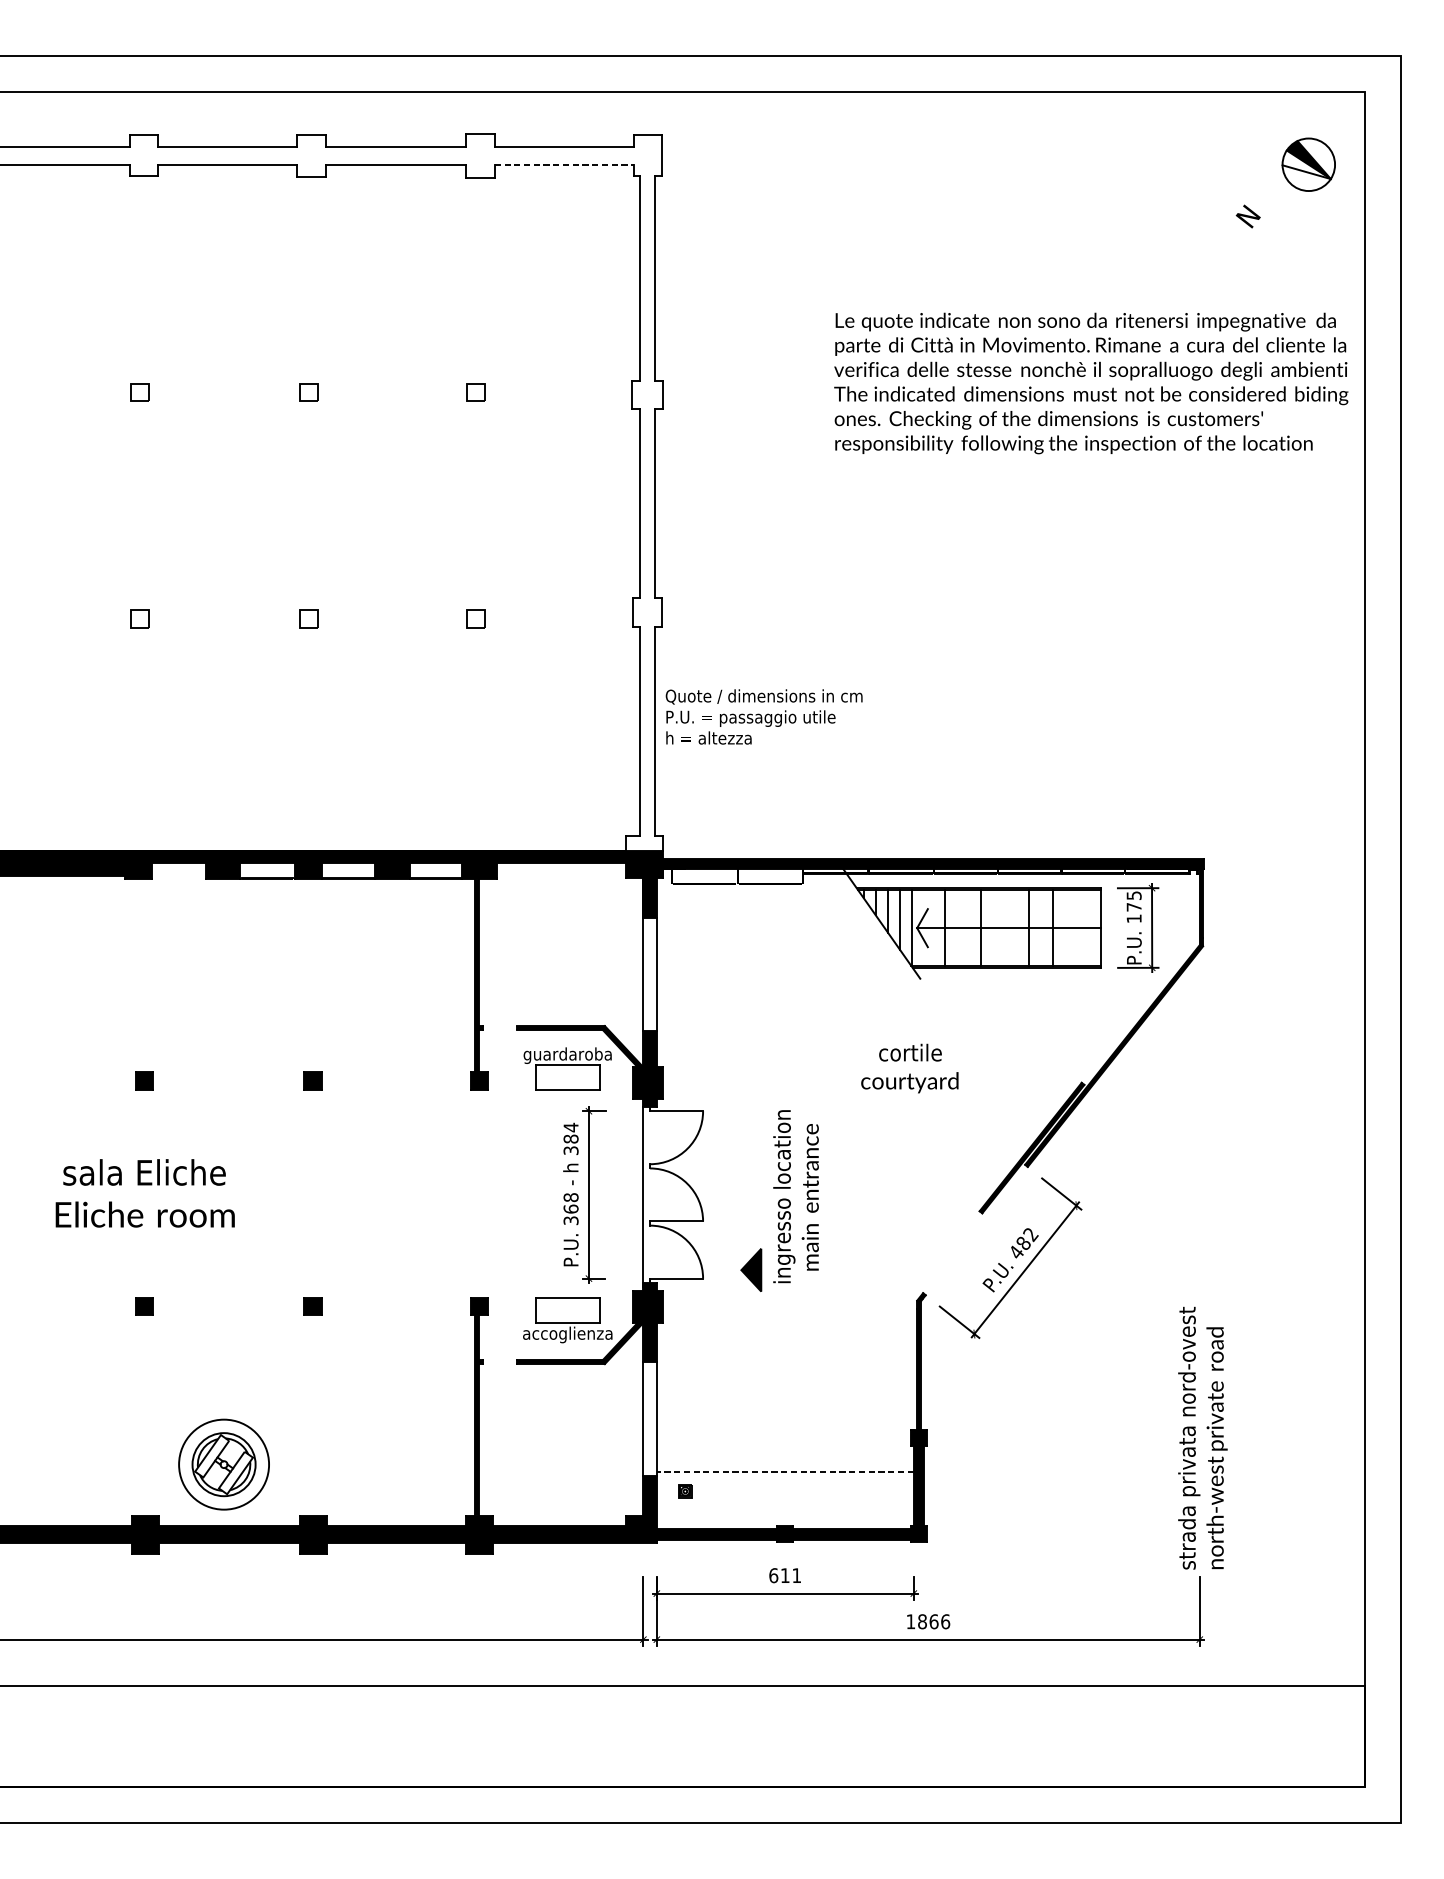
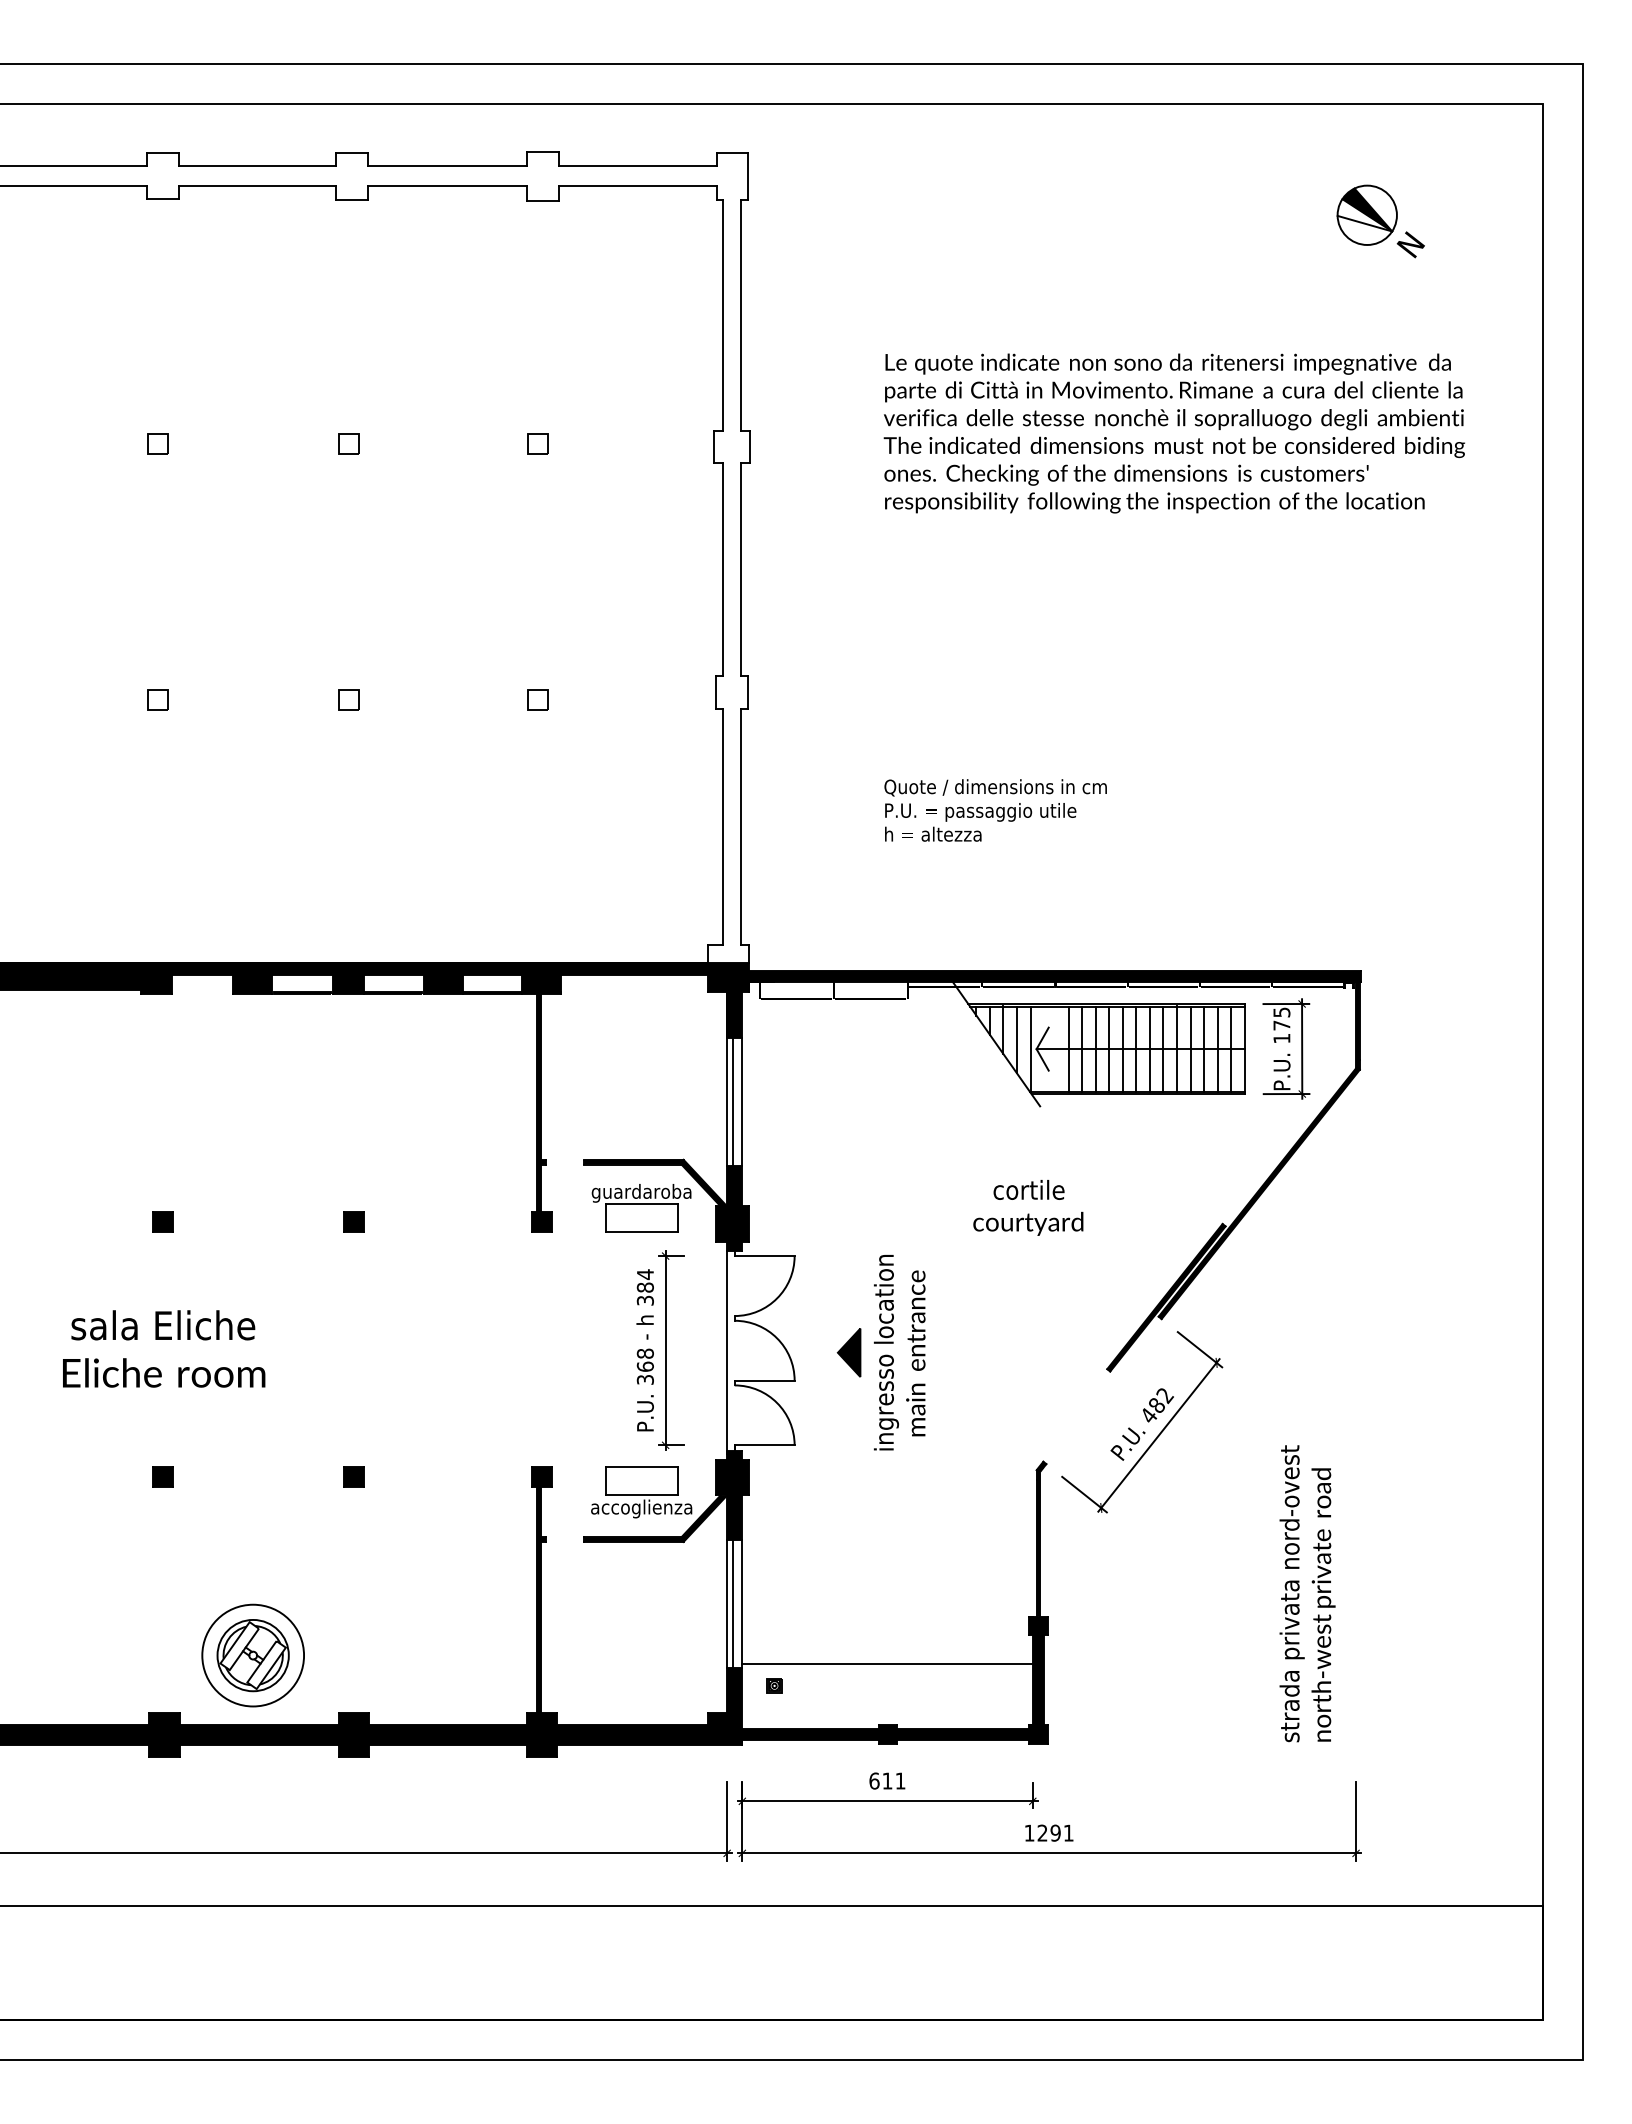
line: (564, 164) -> (637, 186), dashed -> solid
part: (1308, 164) -> (1366, 214), moved
text: (1090, 383) -> (1173, 433), moved
text: (764, 716) -> (995, 810), moved
line: (957, 927) -> (1082, 1048), added
line: (969, 927) -> (1095, 1048), added
line: (993, 927) -> (1122, 1048), added
line: (1005, 927) -> (1136, 1048), added
line: (1017, 927) -> (1149, 1048), added
line: (1040, 927) -> (1176, 1048), added
line: (1065, 927) -> (1204, 1048), added
line: (1077, 927) -> (1217, 1048), added
line: (1089, 927) -> (1231, 1048), added
line: (649, 974) -> (733, 1101), added
part: (750, 1269) -> (848, 1352), moved
line: (649, 1418) -> (733, 1603), added
text: (1202, 1438) -> (1307, 1593), moved
line: (785, 1472) -> (887, 1664), dashed -> solid
text: (933, 1621) -> (1055, 1832), 1866 -> 1291

